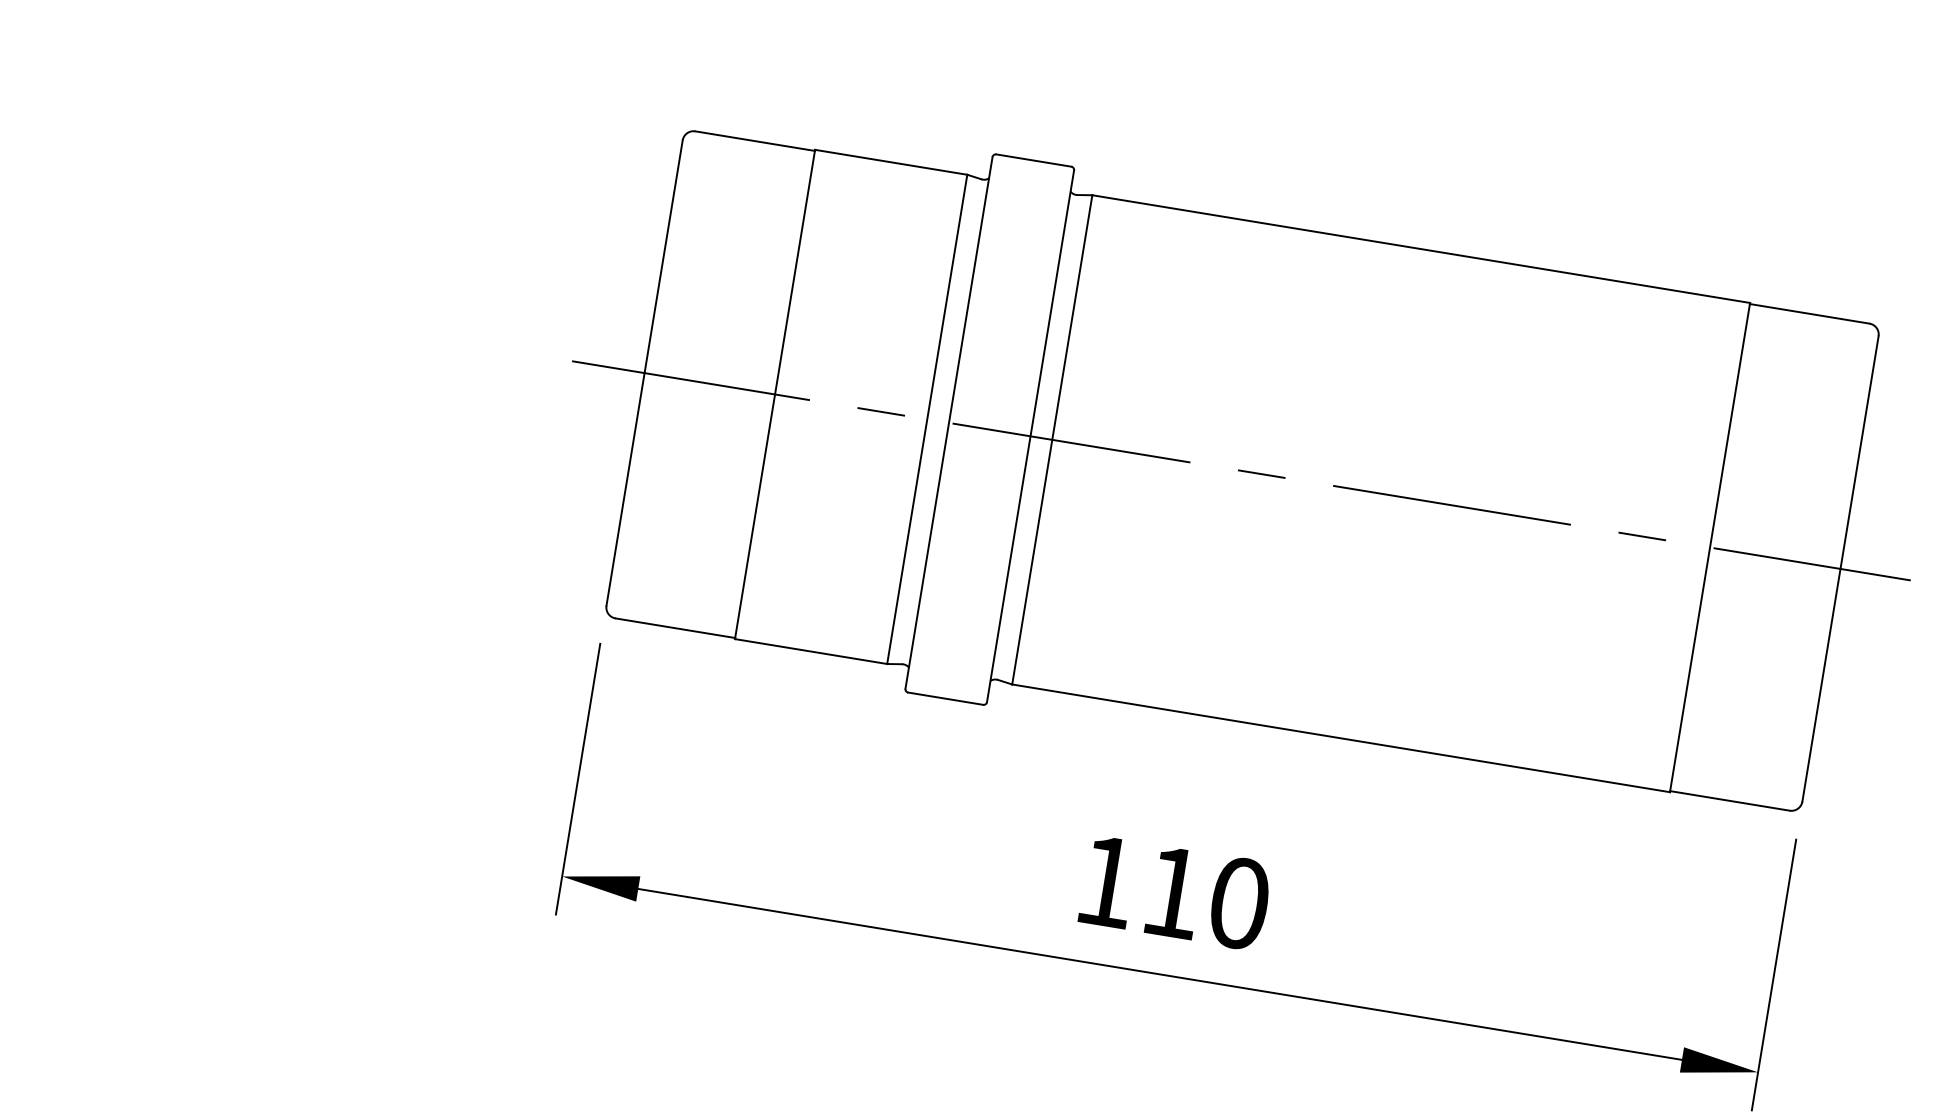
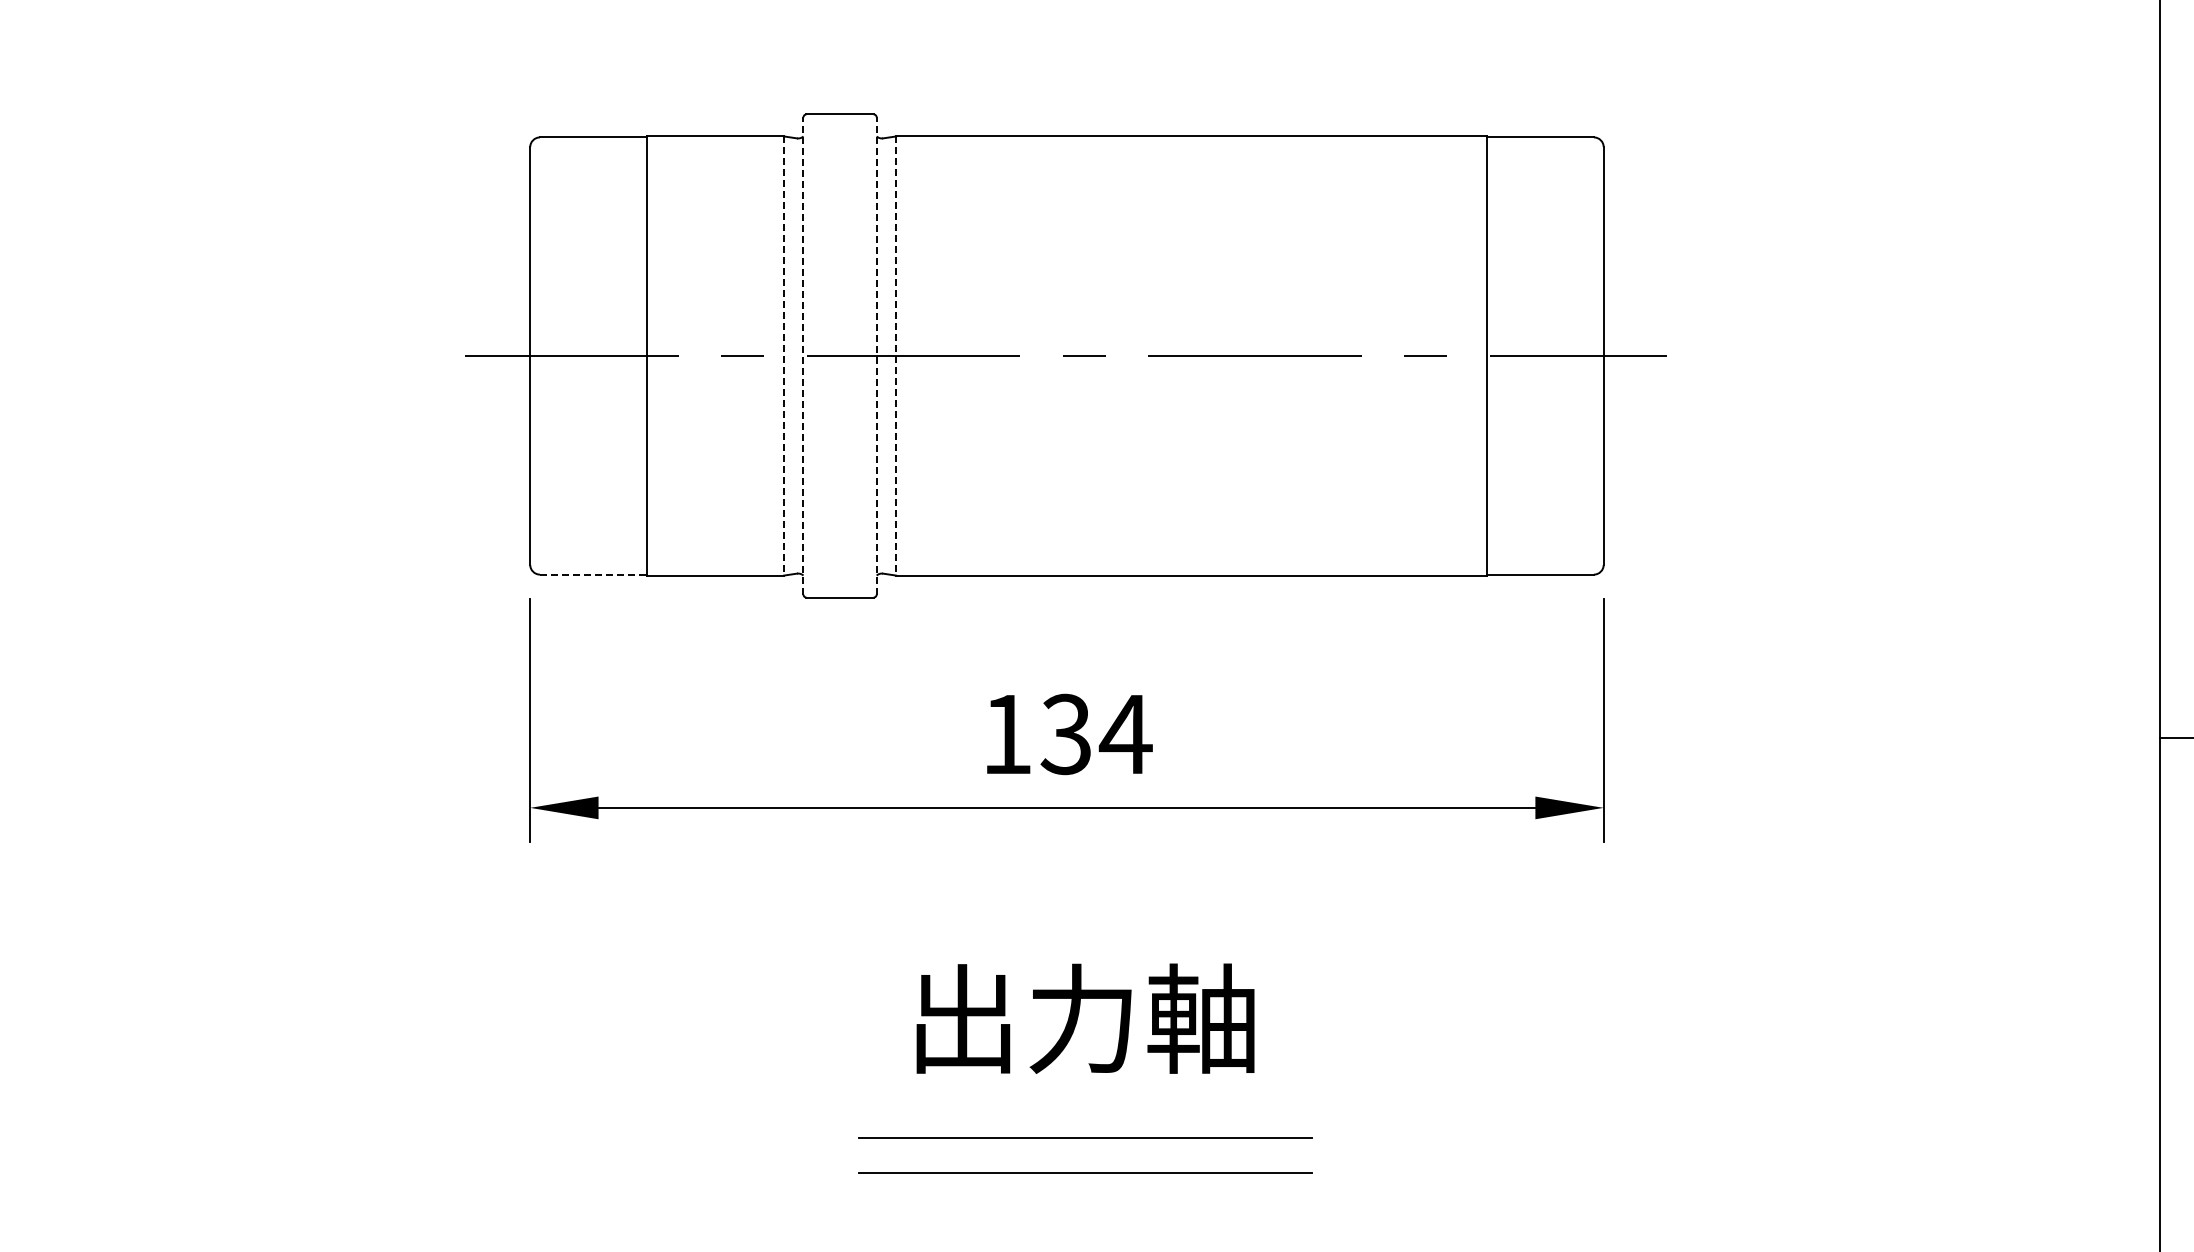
line: (926, 419) -> (783, 356), solid -> dashed
line: (948, 423) -> (803, 356), solid -> dashed
line: (1030, 436) -> (876, 356), solid -> dashed
line: (1052, 440) -> (896, 356), solid -> dashed
line: (675, 628) -> (593, 574), solid -> dashed
text: (1206, 898) -> (1096, 734), 110 -> 134

